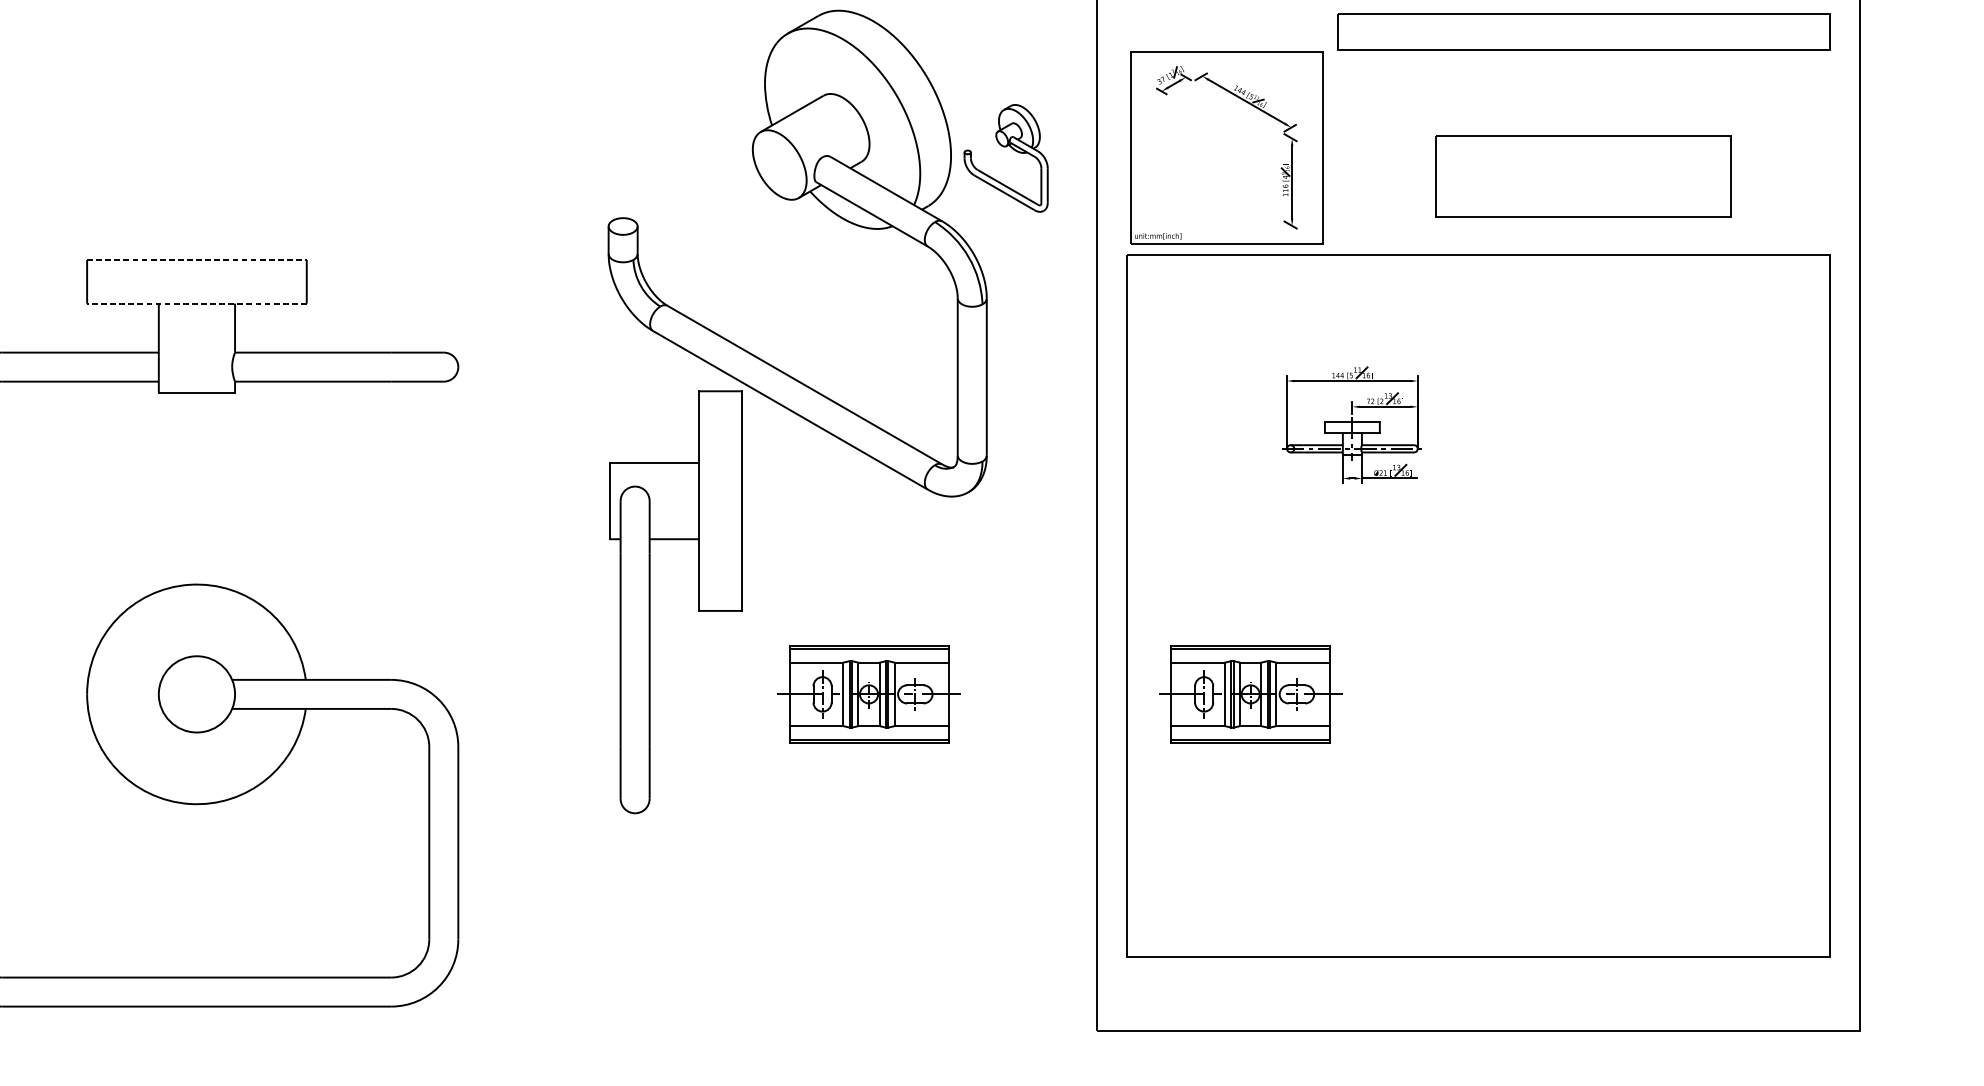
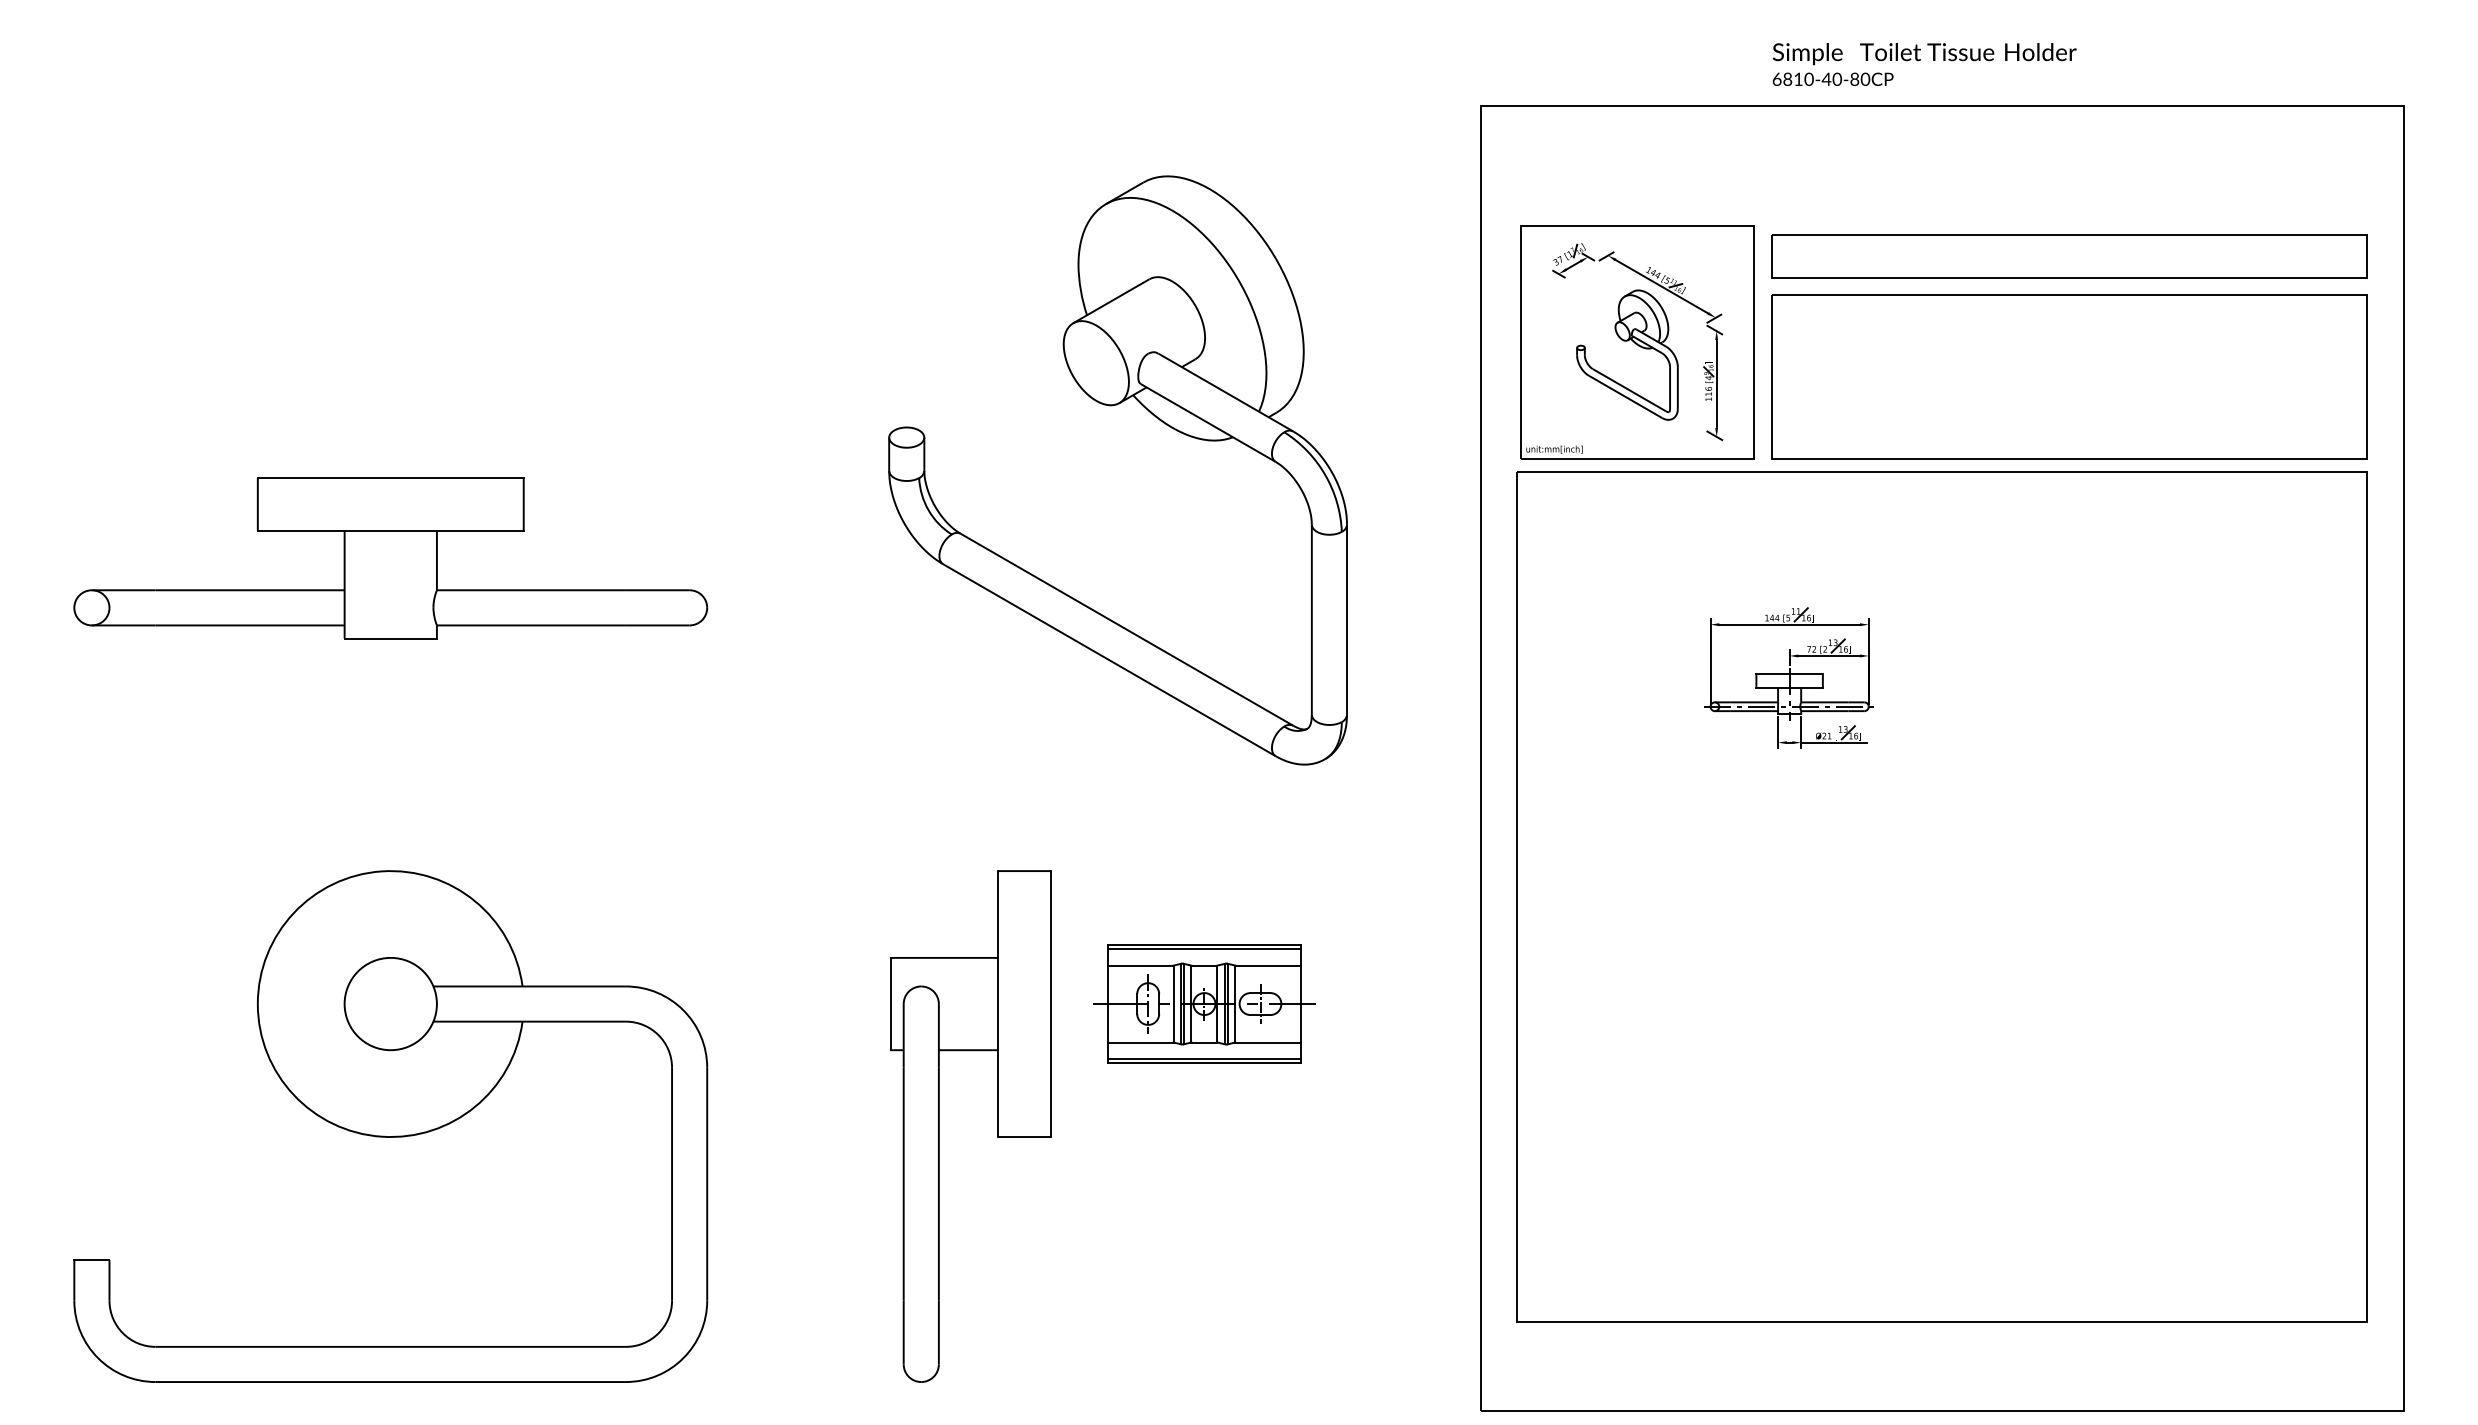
part: (1583, 32) -> (2069, 256), moved
part: (1012, 149) -> (1635, 344), moved
part: (1583, 176) -> (2069, 376), size x1.67
line: (196, 260) -> (390, 478), dashed -> solid
line: (196, 303) -> (390, 530), dashed -> solid
part: (698, 602) -> (997, 1126), moved
part: (1250, 693) -> (1666, 1003), removed

